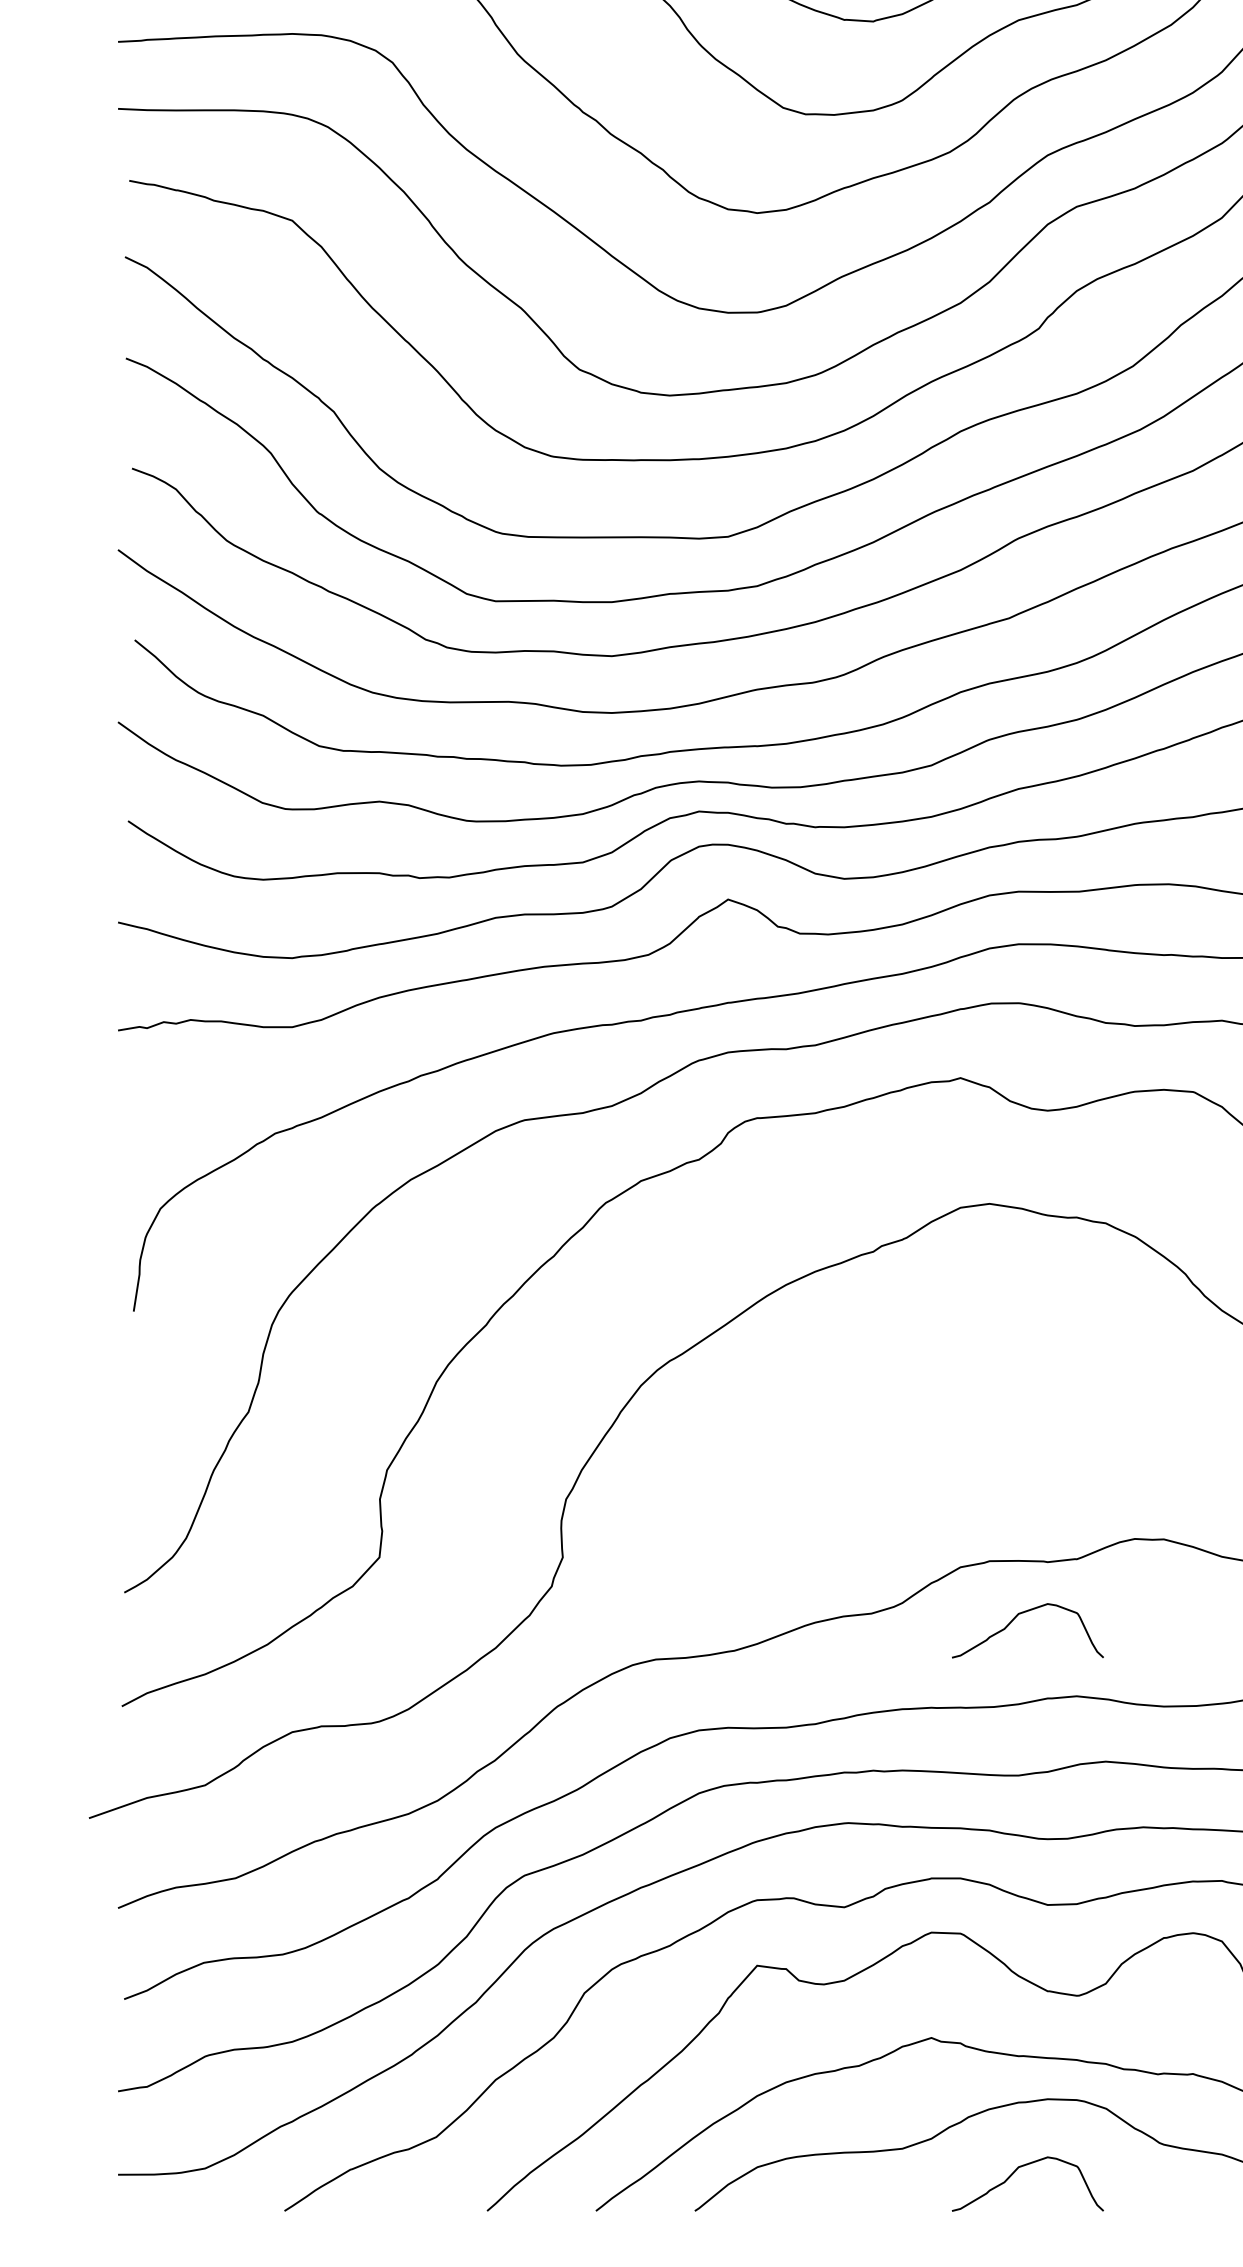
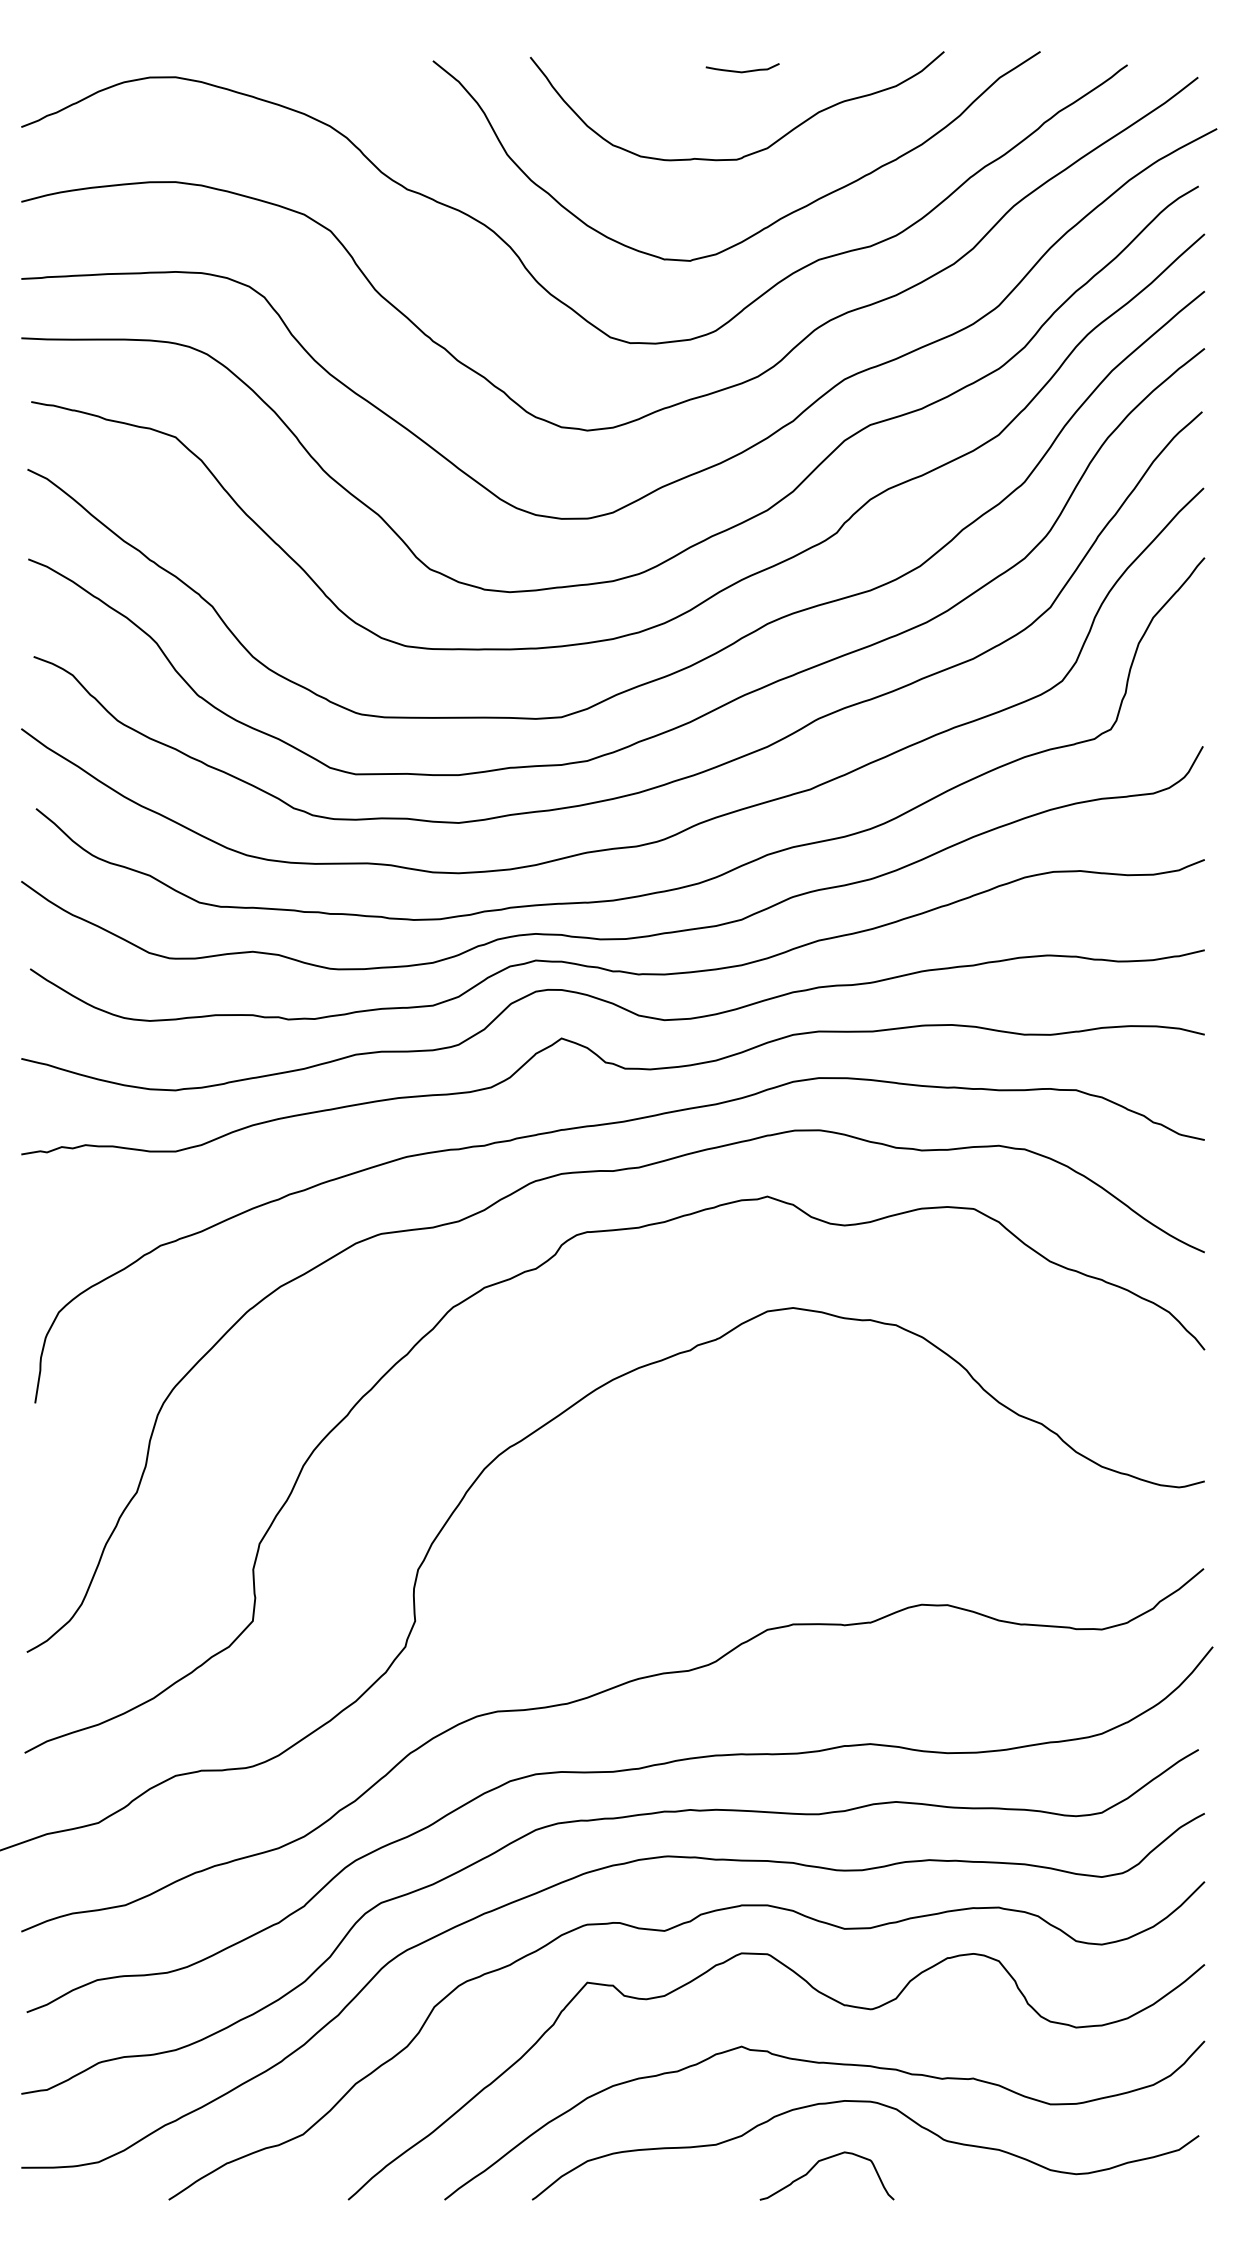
curve: (1015, 1618) -> (816, 1675), removed

